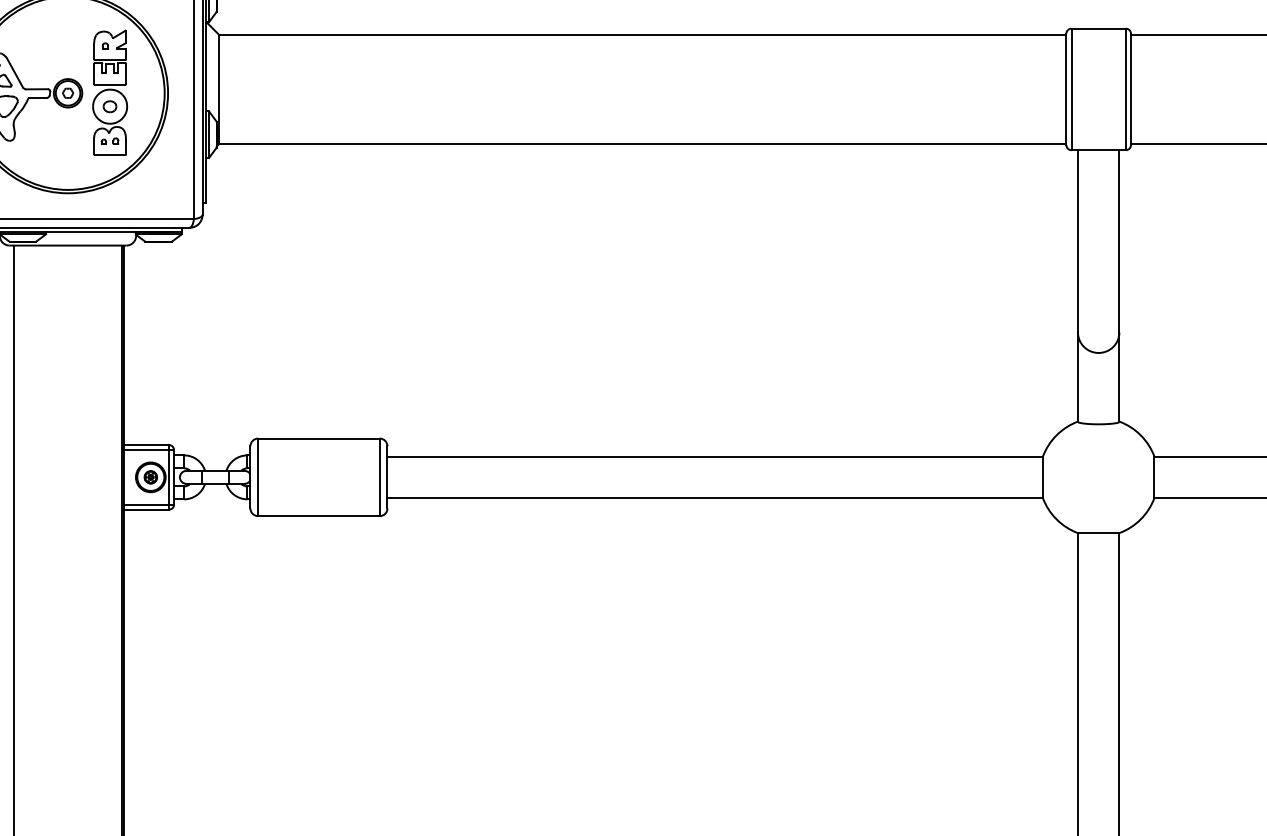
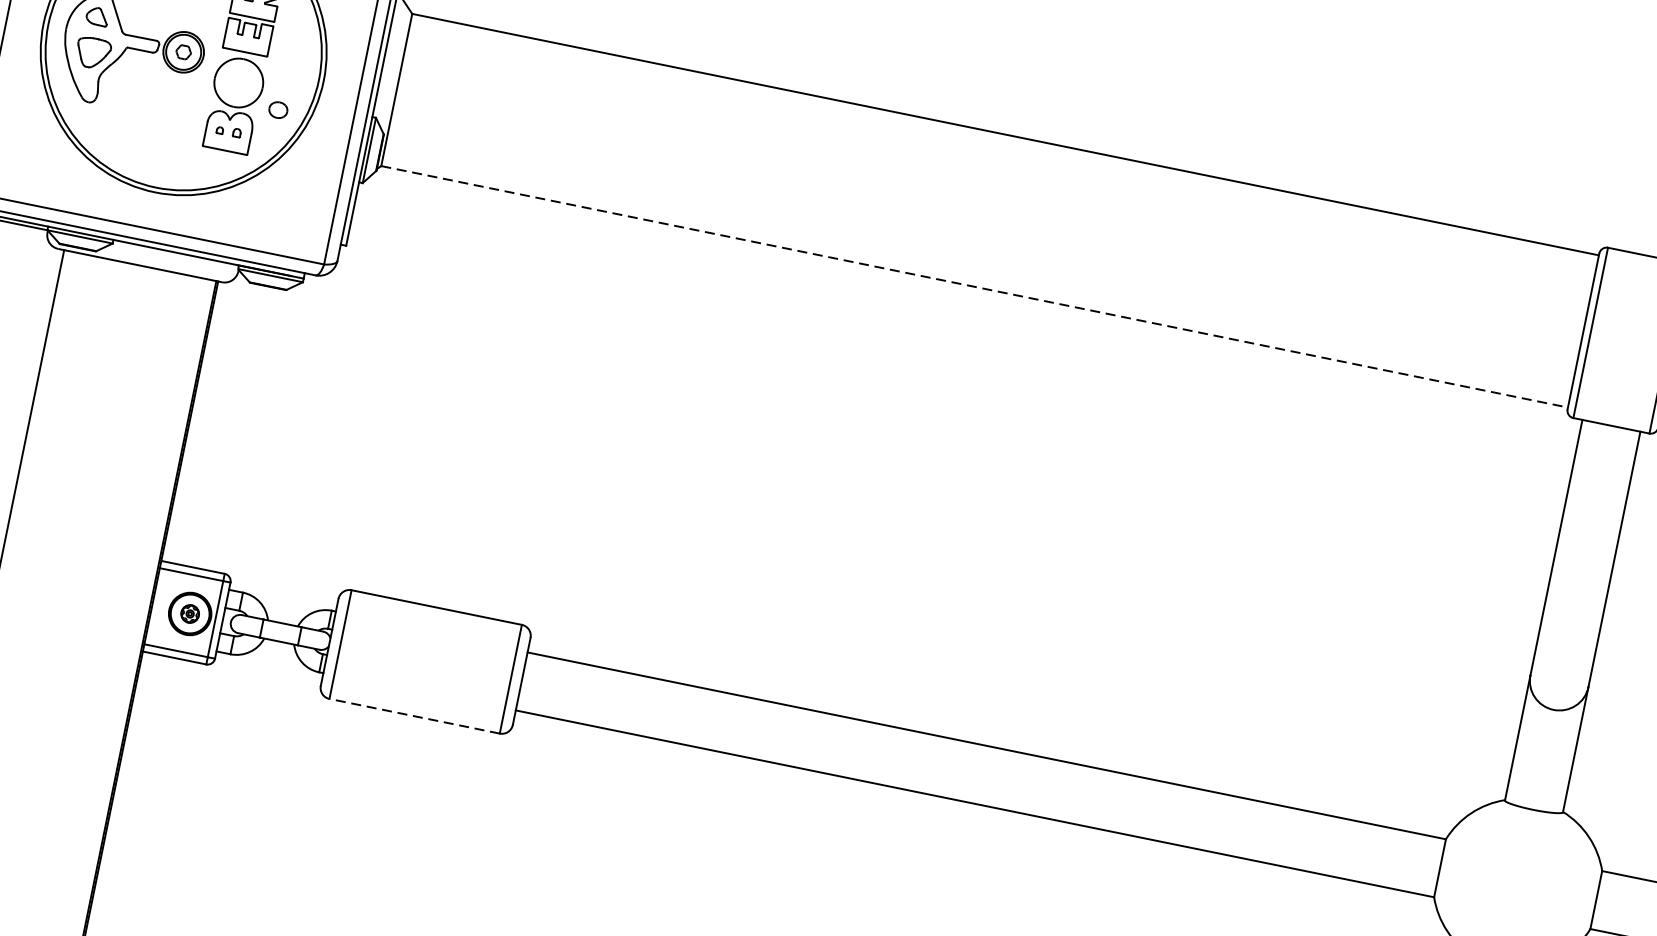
part: (109, 106) -> (277, 109), moved
line: (643, 143) -> (975, 286), solid -> dashed
line: (318, 516) -> (413, 716), solid -> dashed

